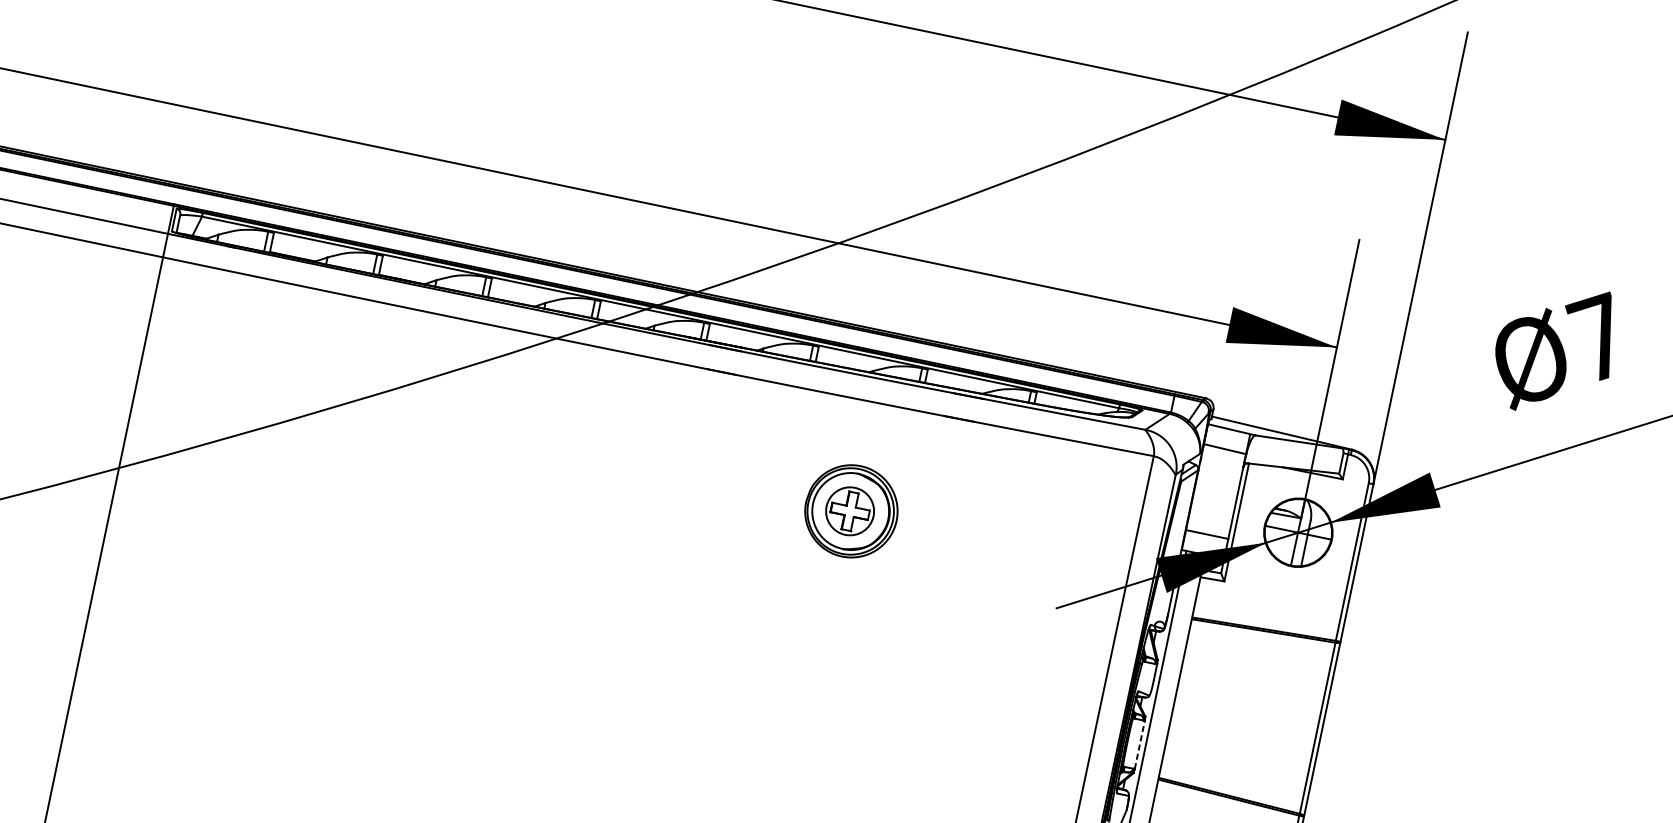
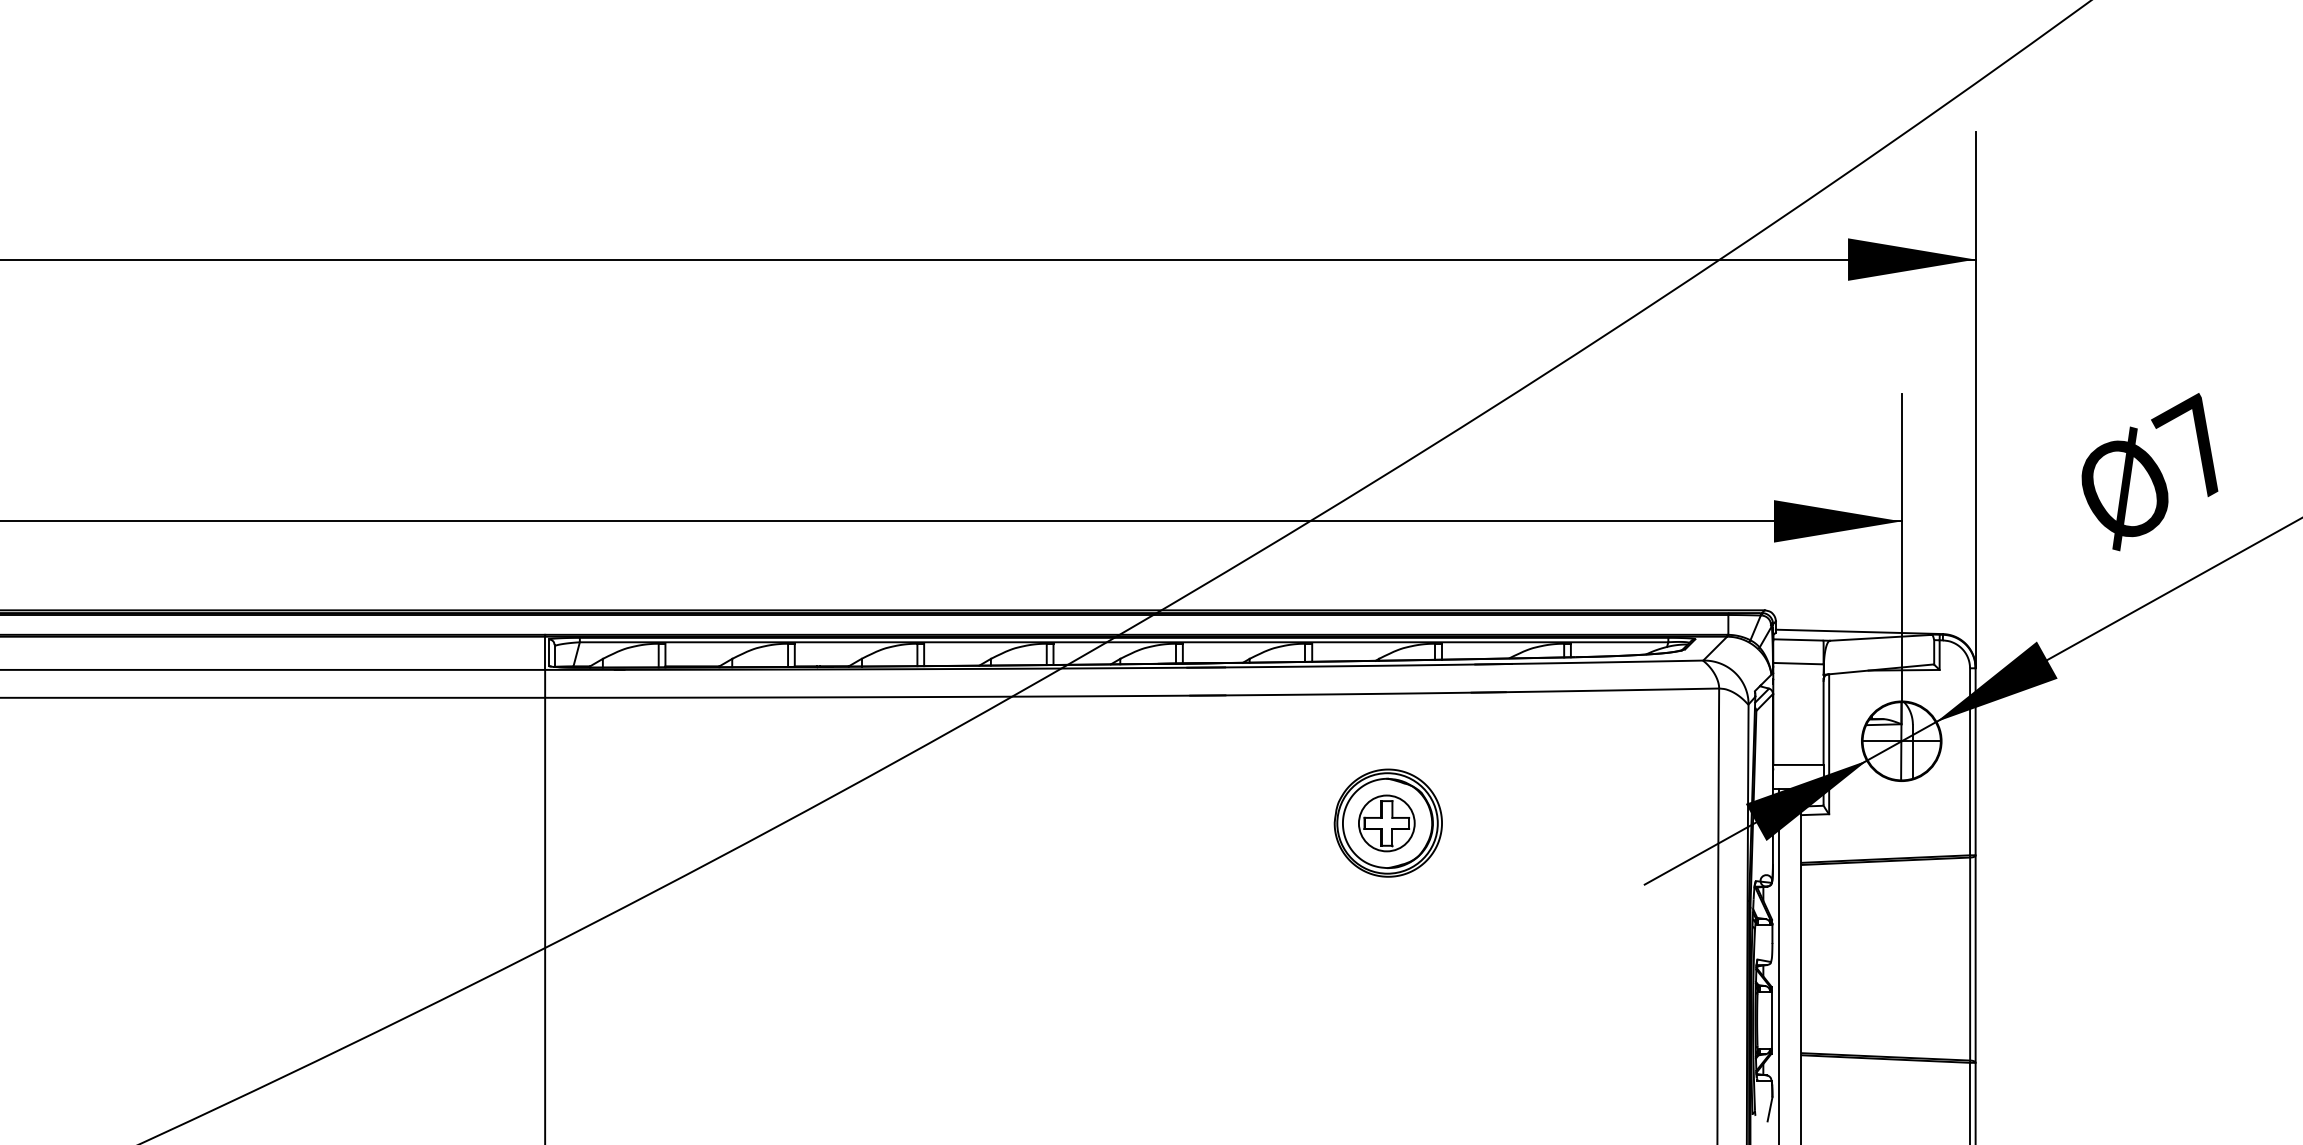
line: (1139, 745) -> (1771, 1020), dashed -> solid

